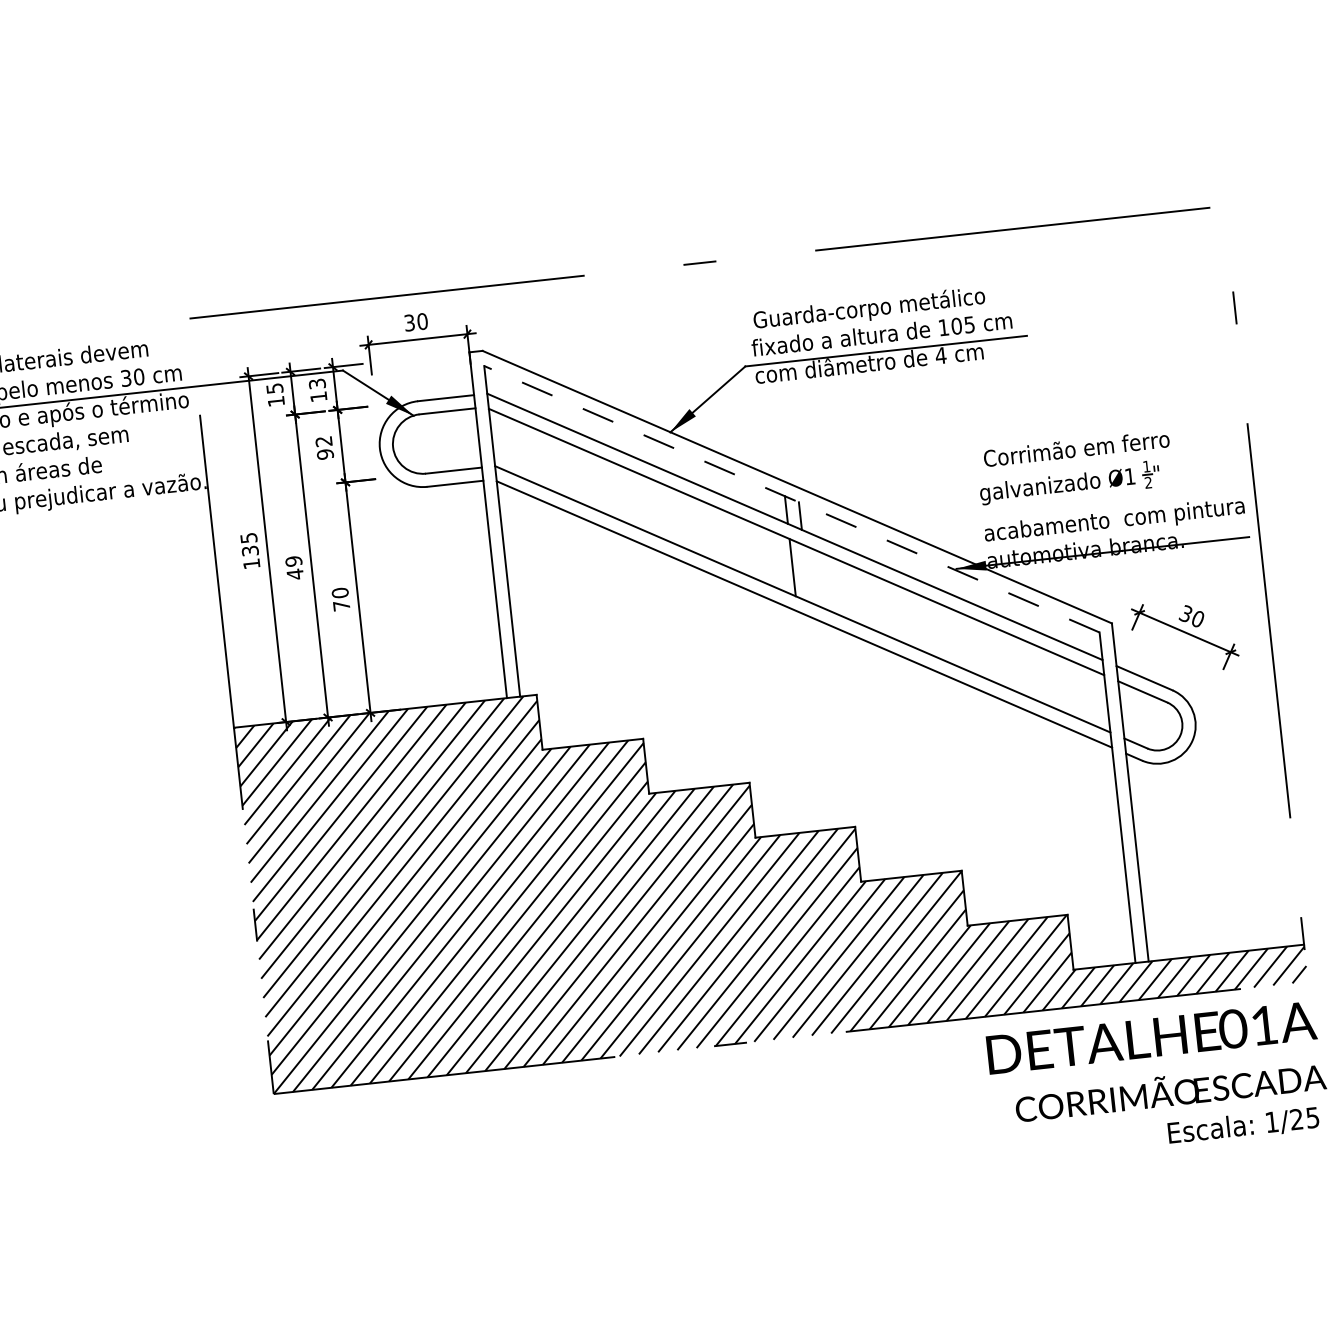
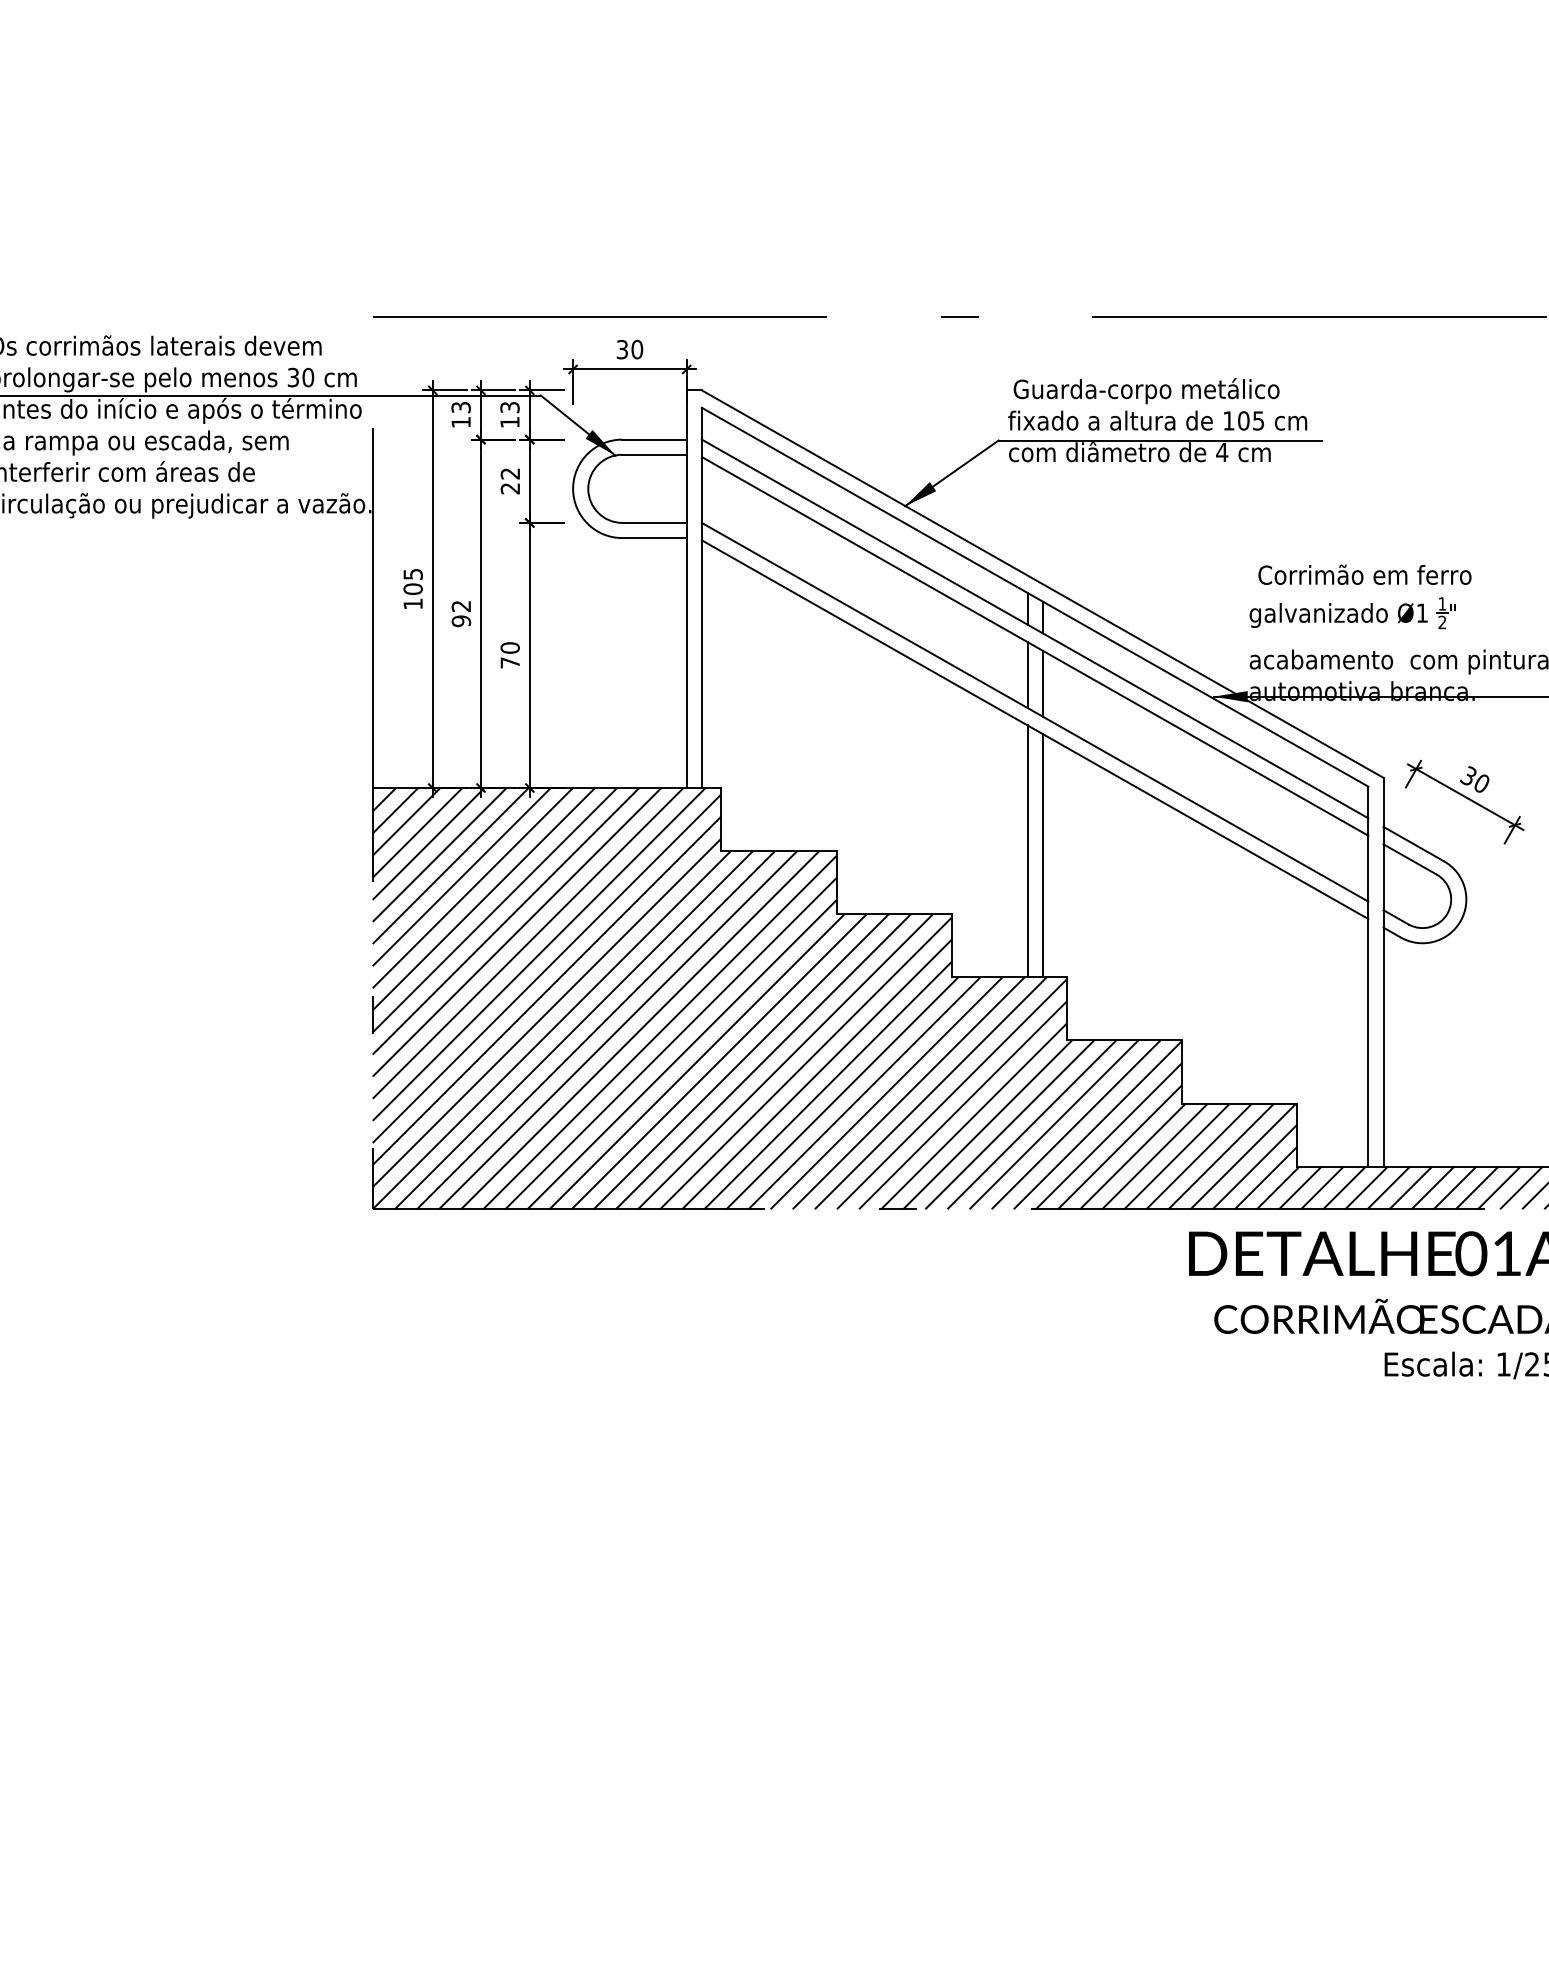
text: (274, 388) -> (460, 407), 15 -> 13
text: (325, 454) -> (510, 488), 92 -> 22
line: (791, 498) -> (1034, 596), dashed -> solid
text: (249, 550) -> (412, 588), 135 -> 105
text: (294, 567) -> (461, 613), 49 -> 92
line: (806, 573) -> (1042, 683), added
line: (809, 721) -> (1027, 851), added
line: (822, 723) -> (1042, 855), added

